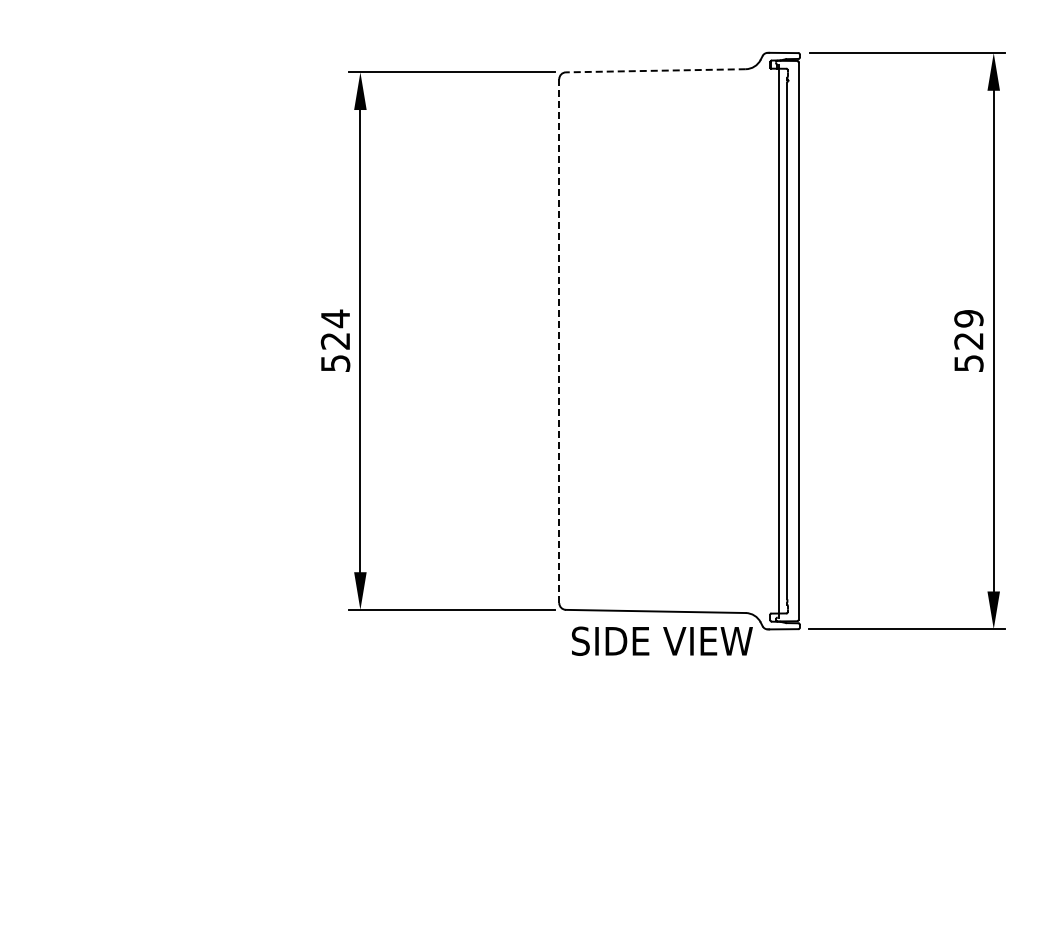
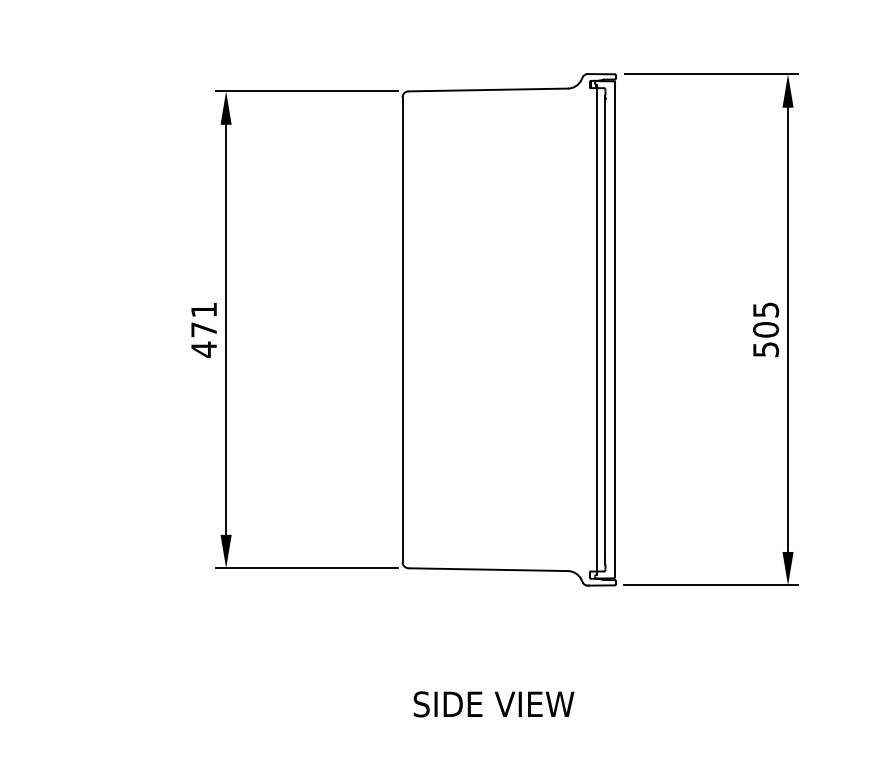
line: (655, 70) -> (487, 89), dashed -> solid
text: (968, 329) -> (765, 319), 529 -> 505
text: (335, 340) -> (204, 329), 524 -> 471
line: (559, 341) -> (402, 330), dashed -> solid
text: (662, 640) -> (494, 703), moved

